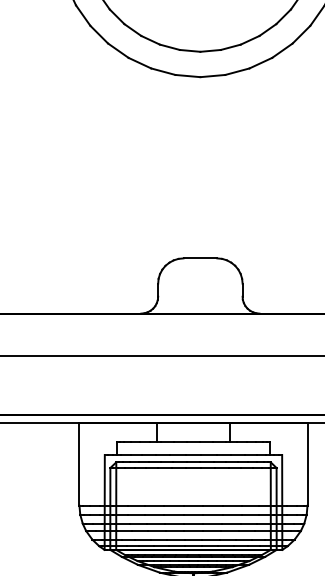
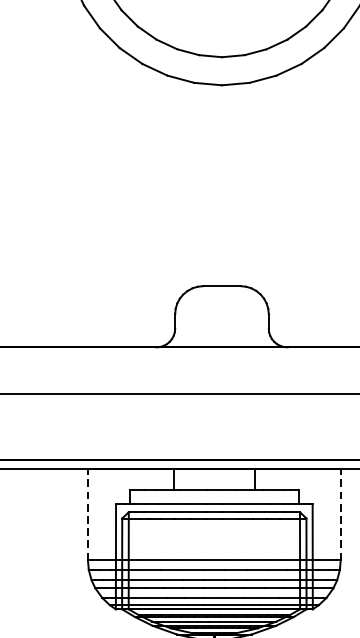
line: (79, 464) -> (88, 514), solid -> dashed
line: (307, 464) -> (340, 514), solid -> dashed

